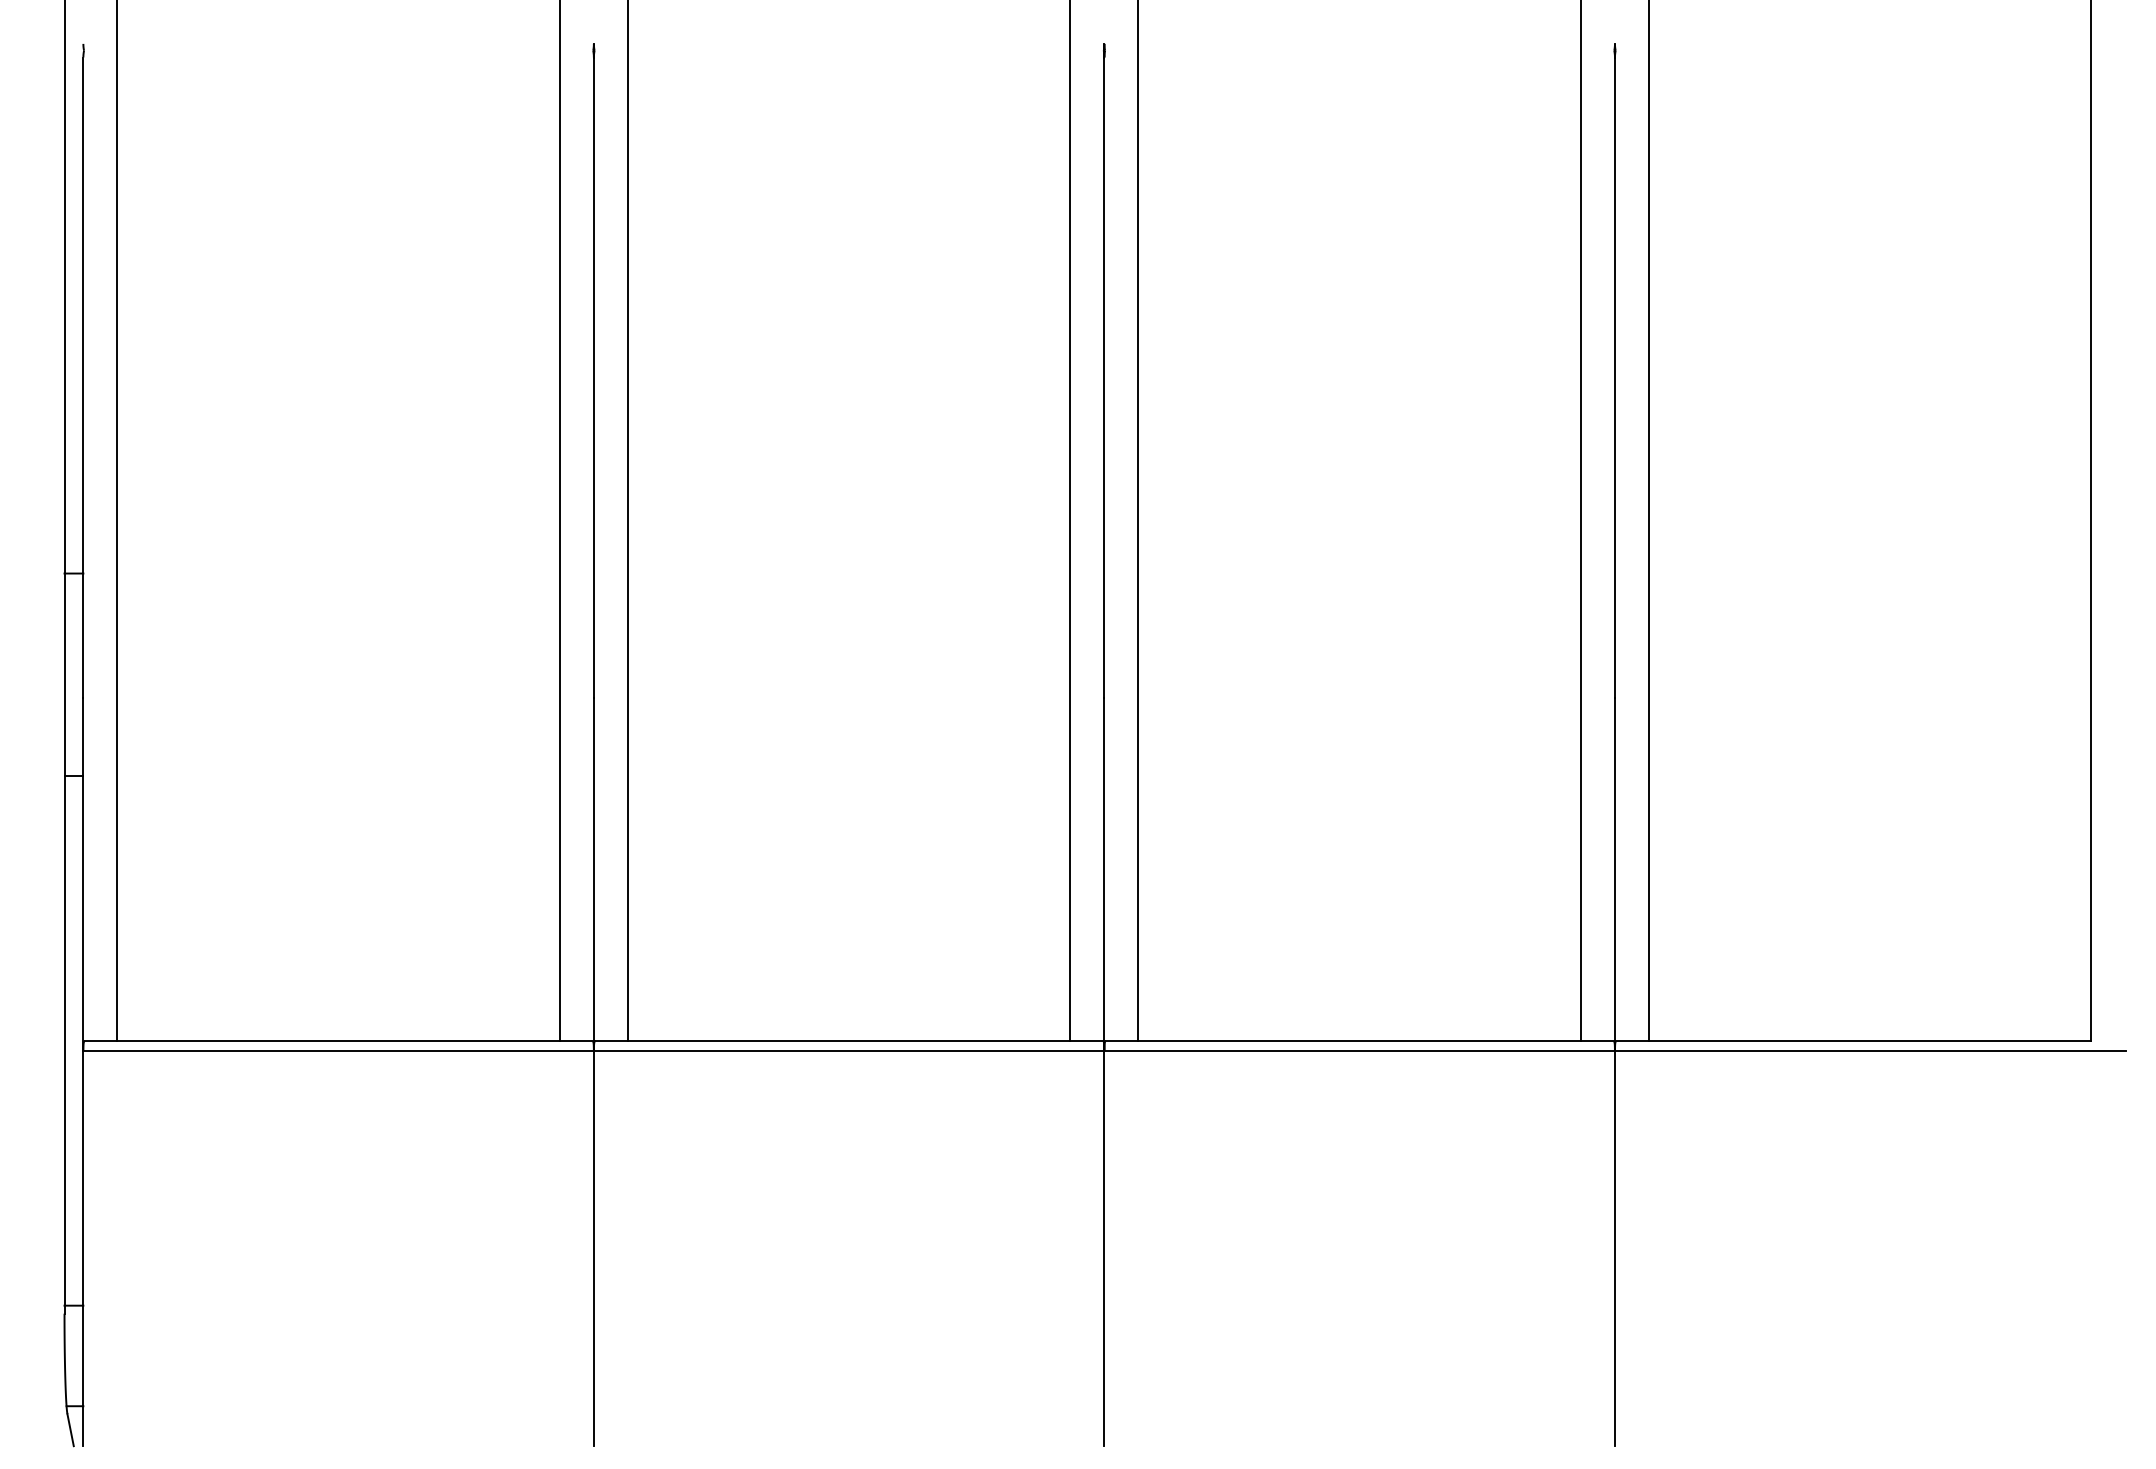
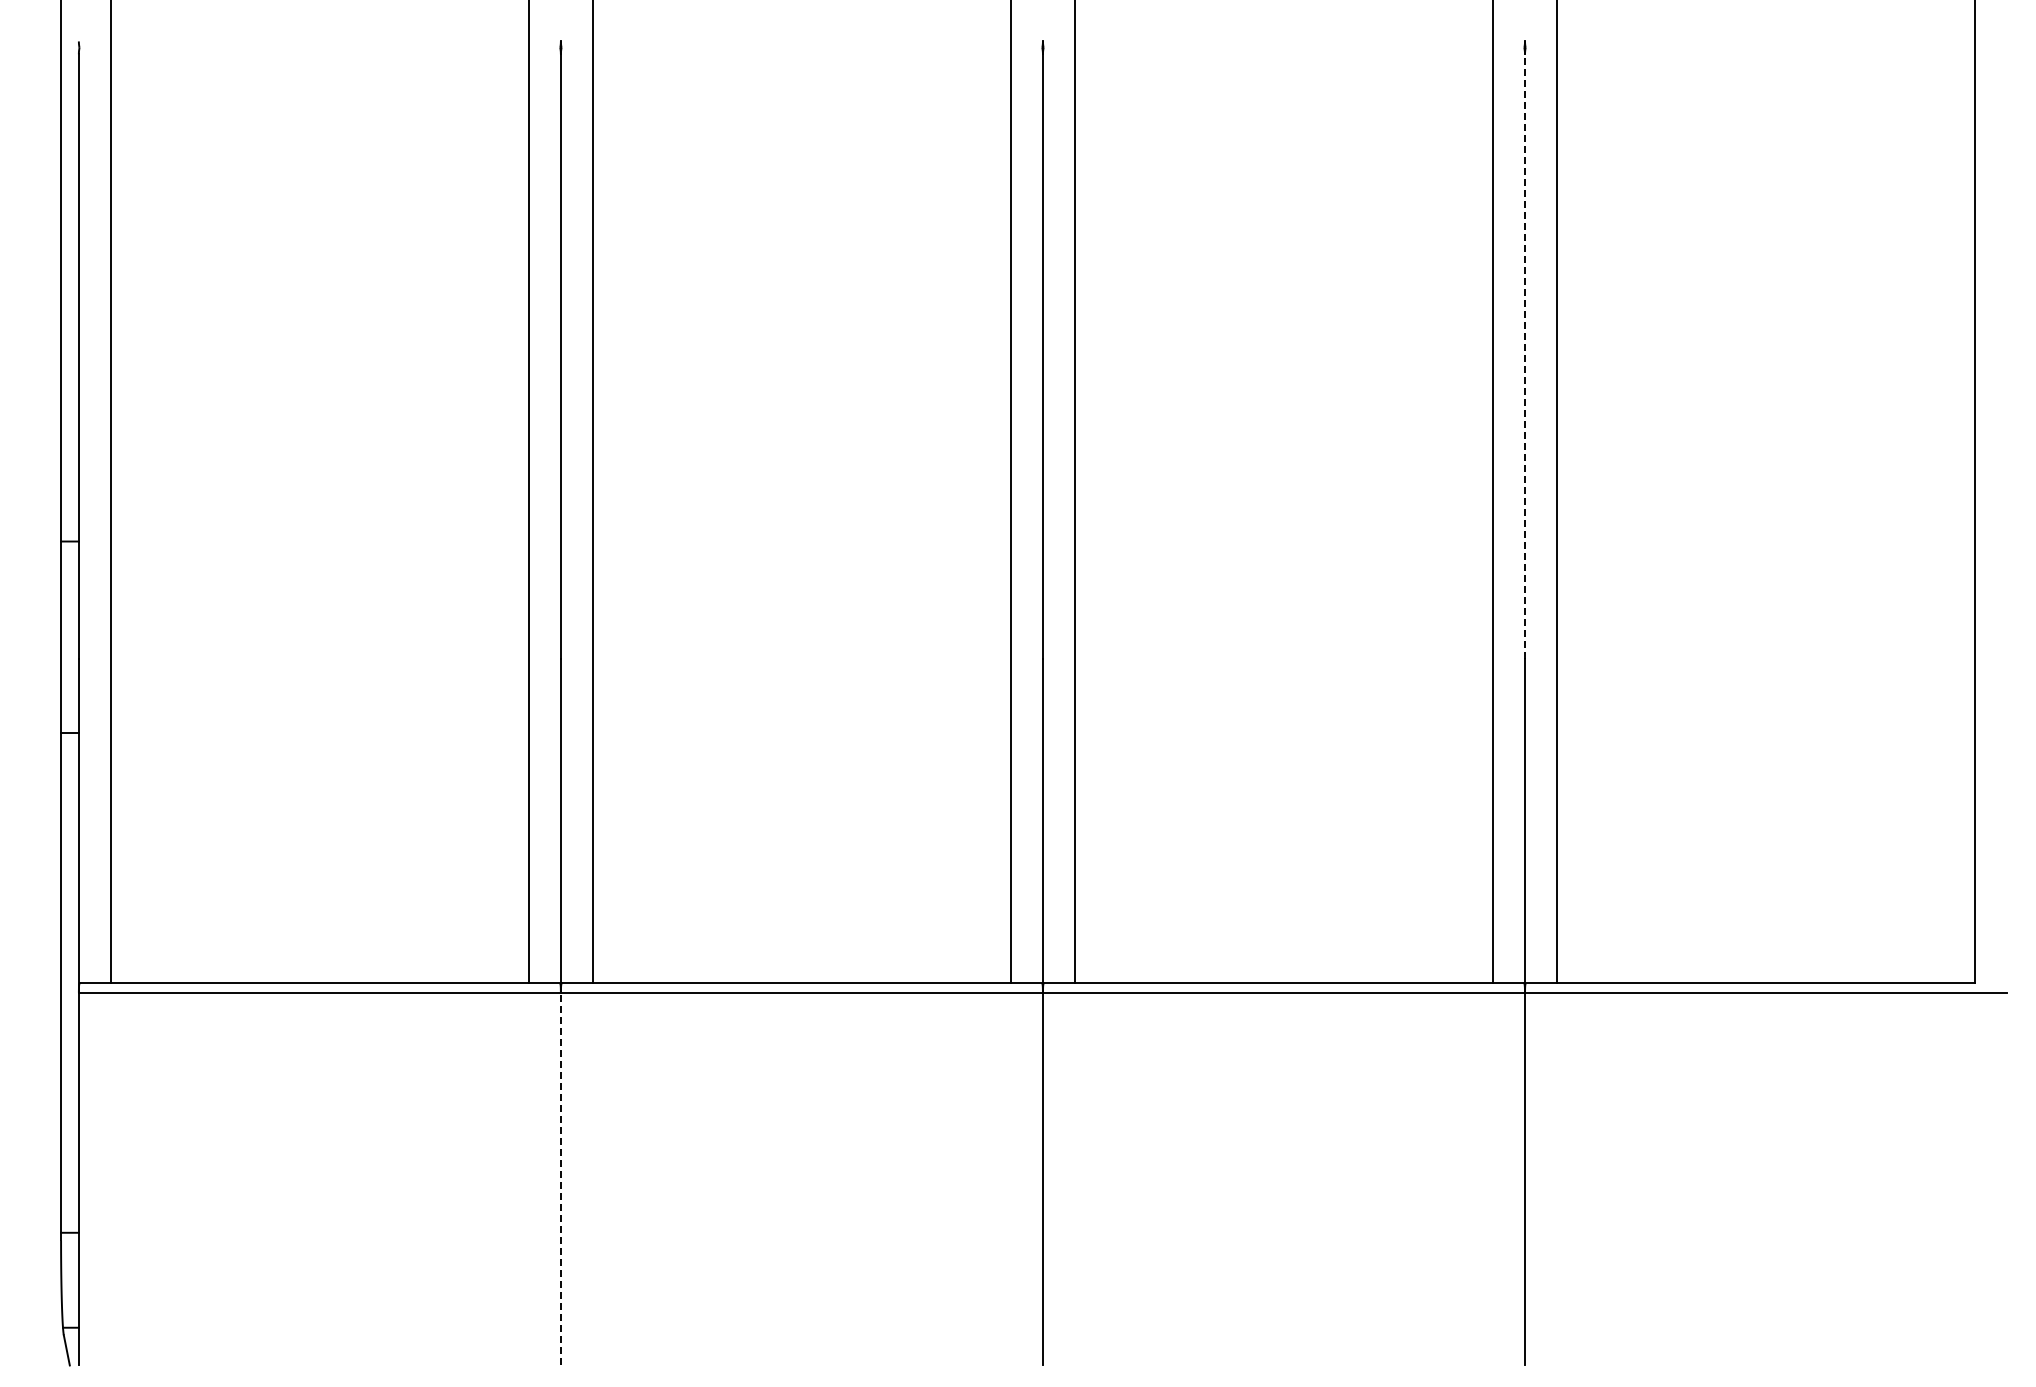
line: (1615, 376) -> (1525, 355), solid -> dashed
line: (593, 1248) -> (560, 1178), solid -> dashed

